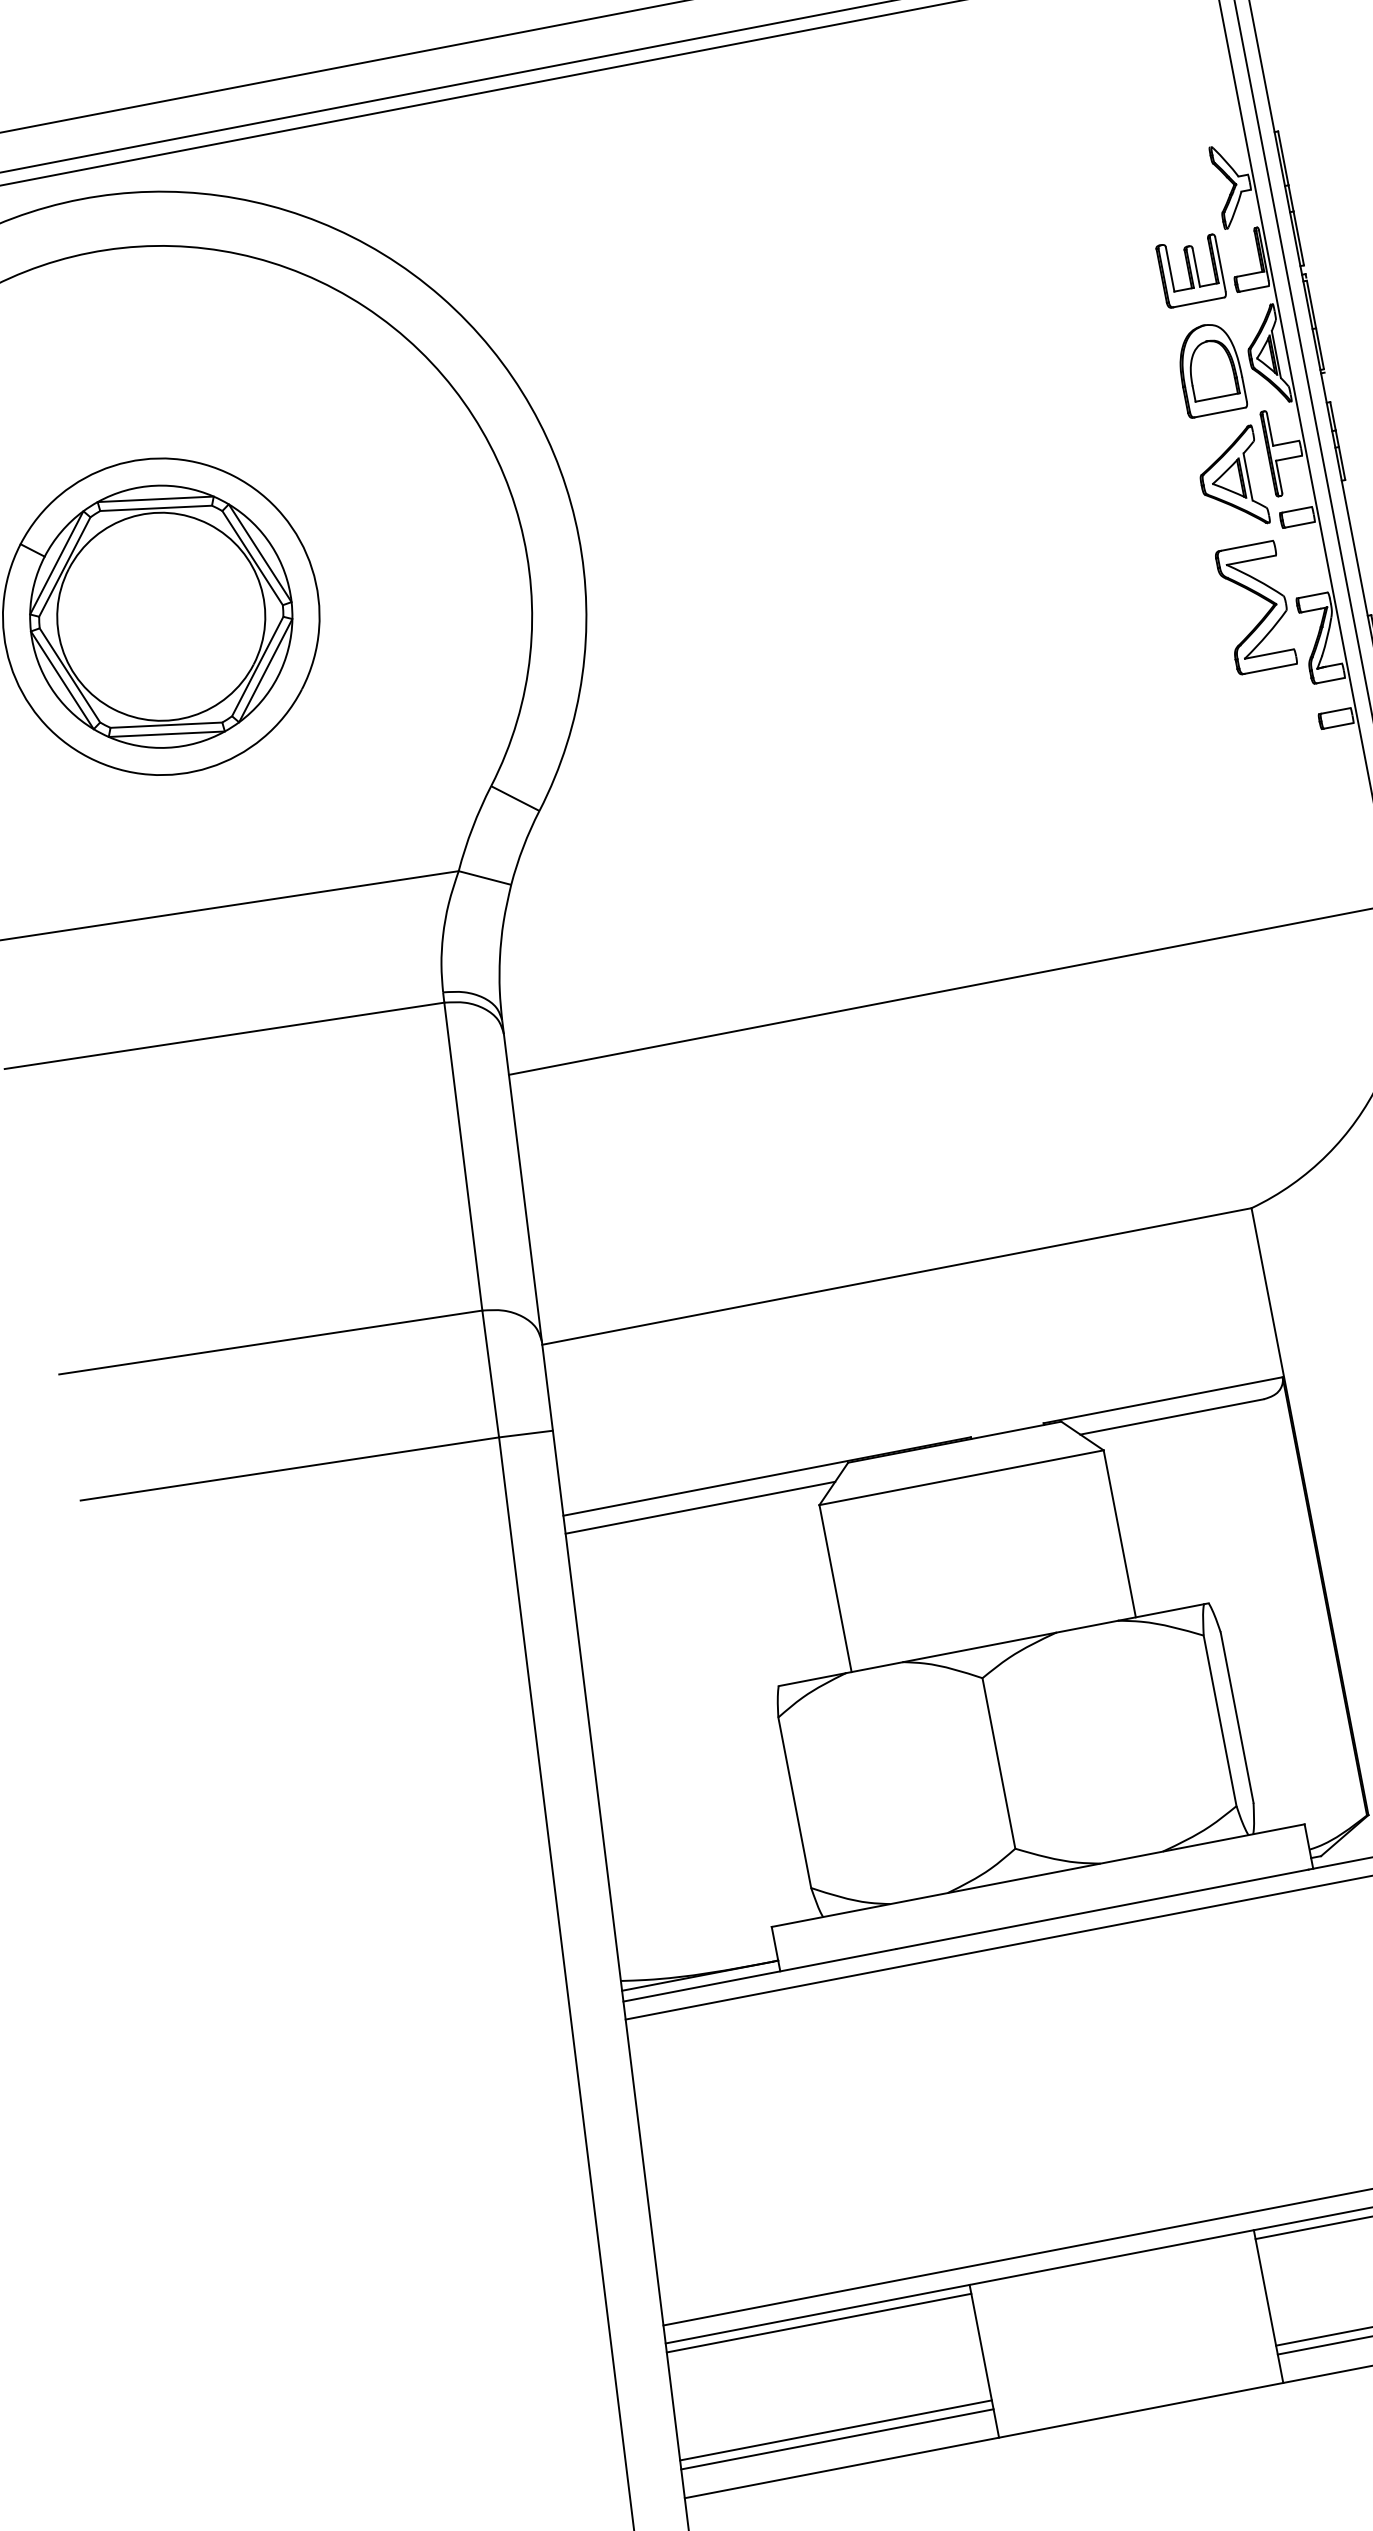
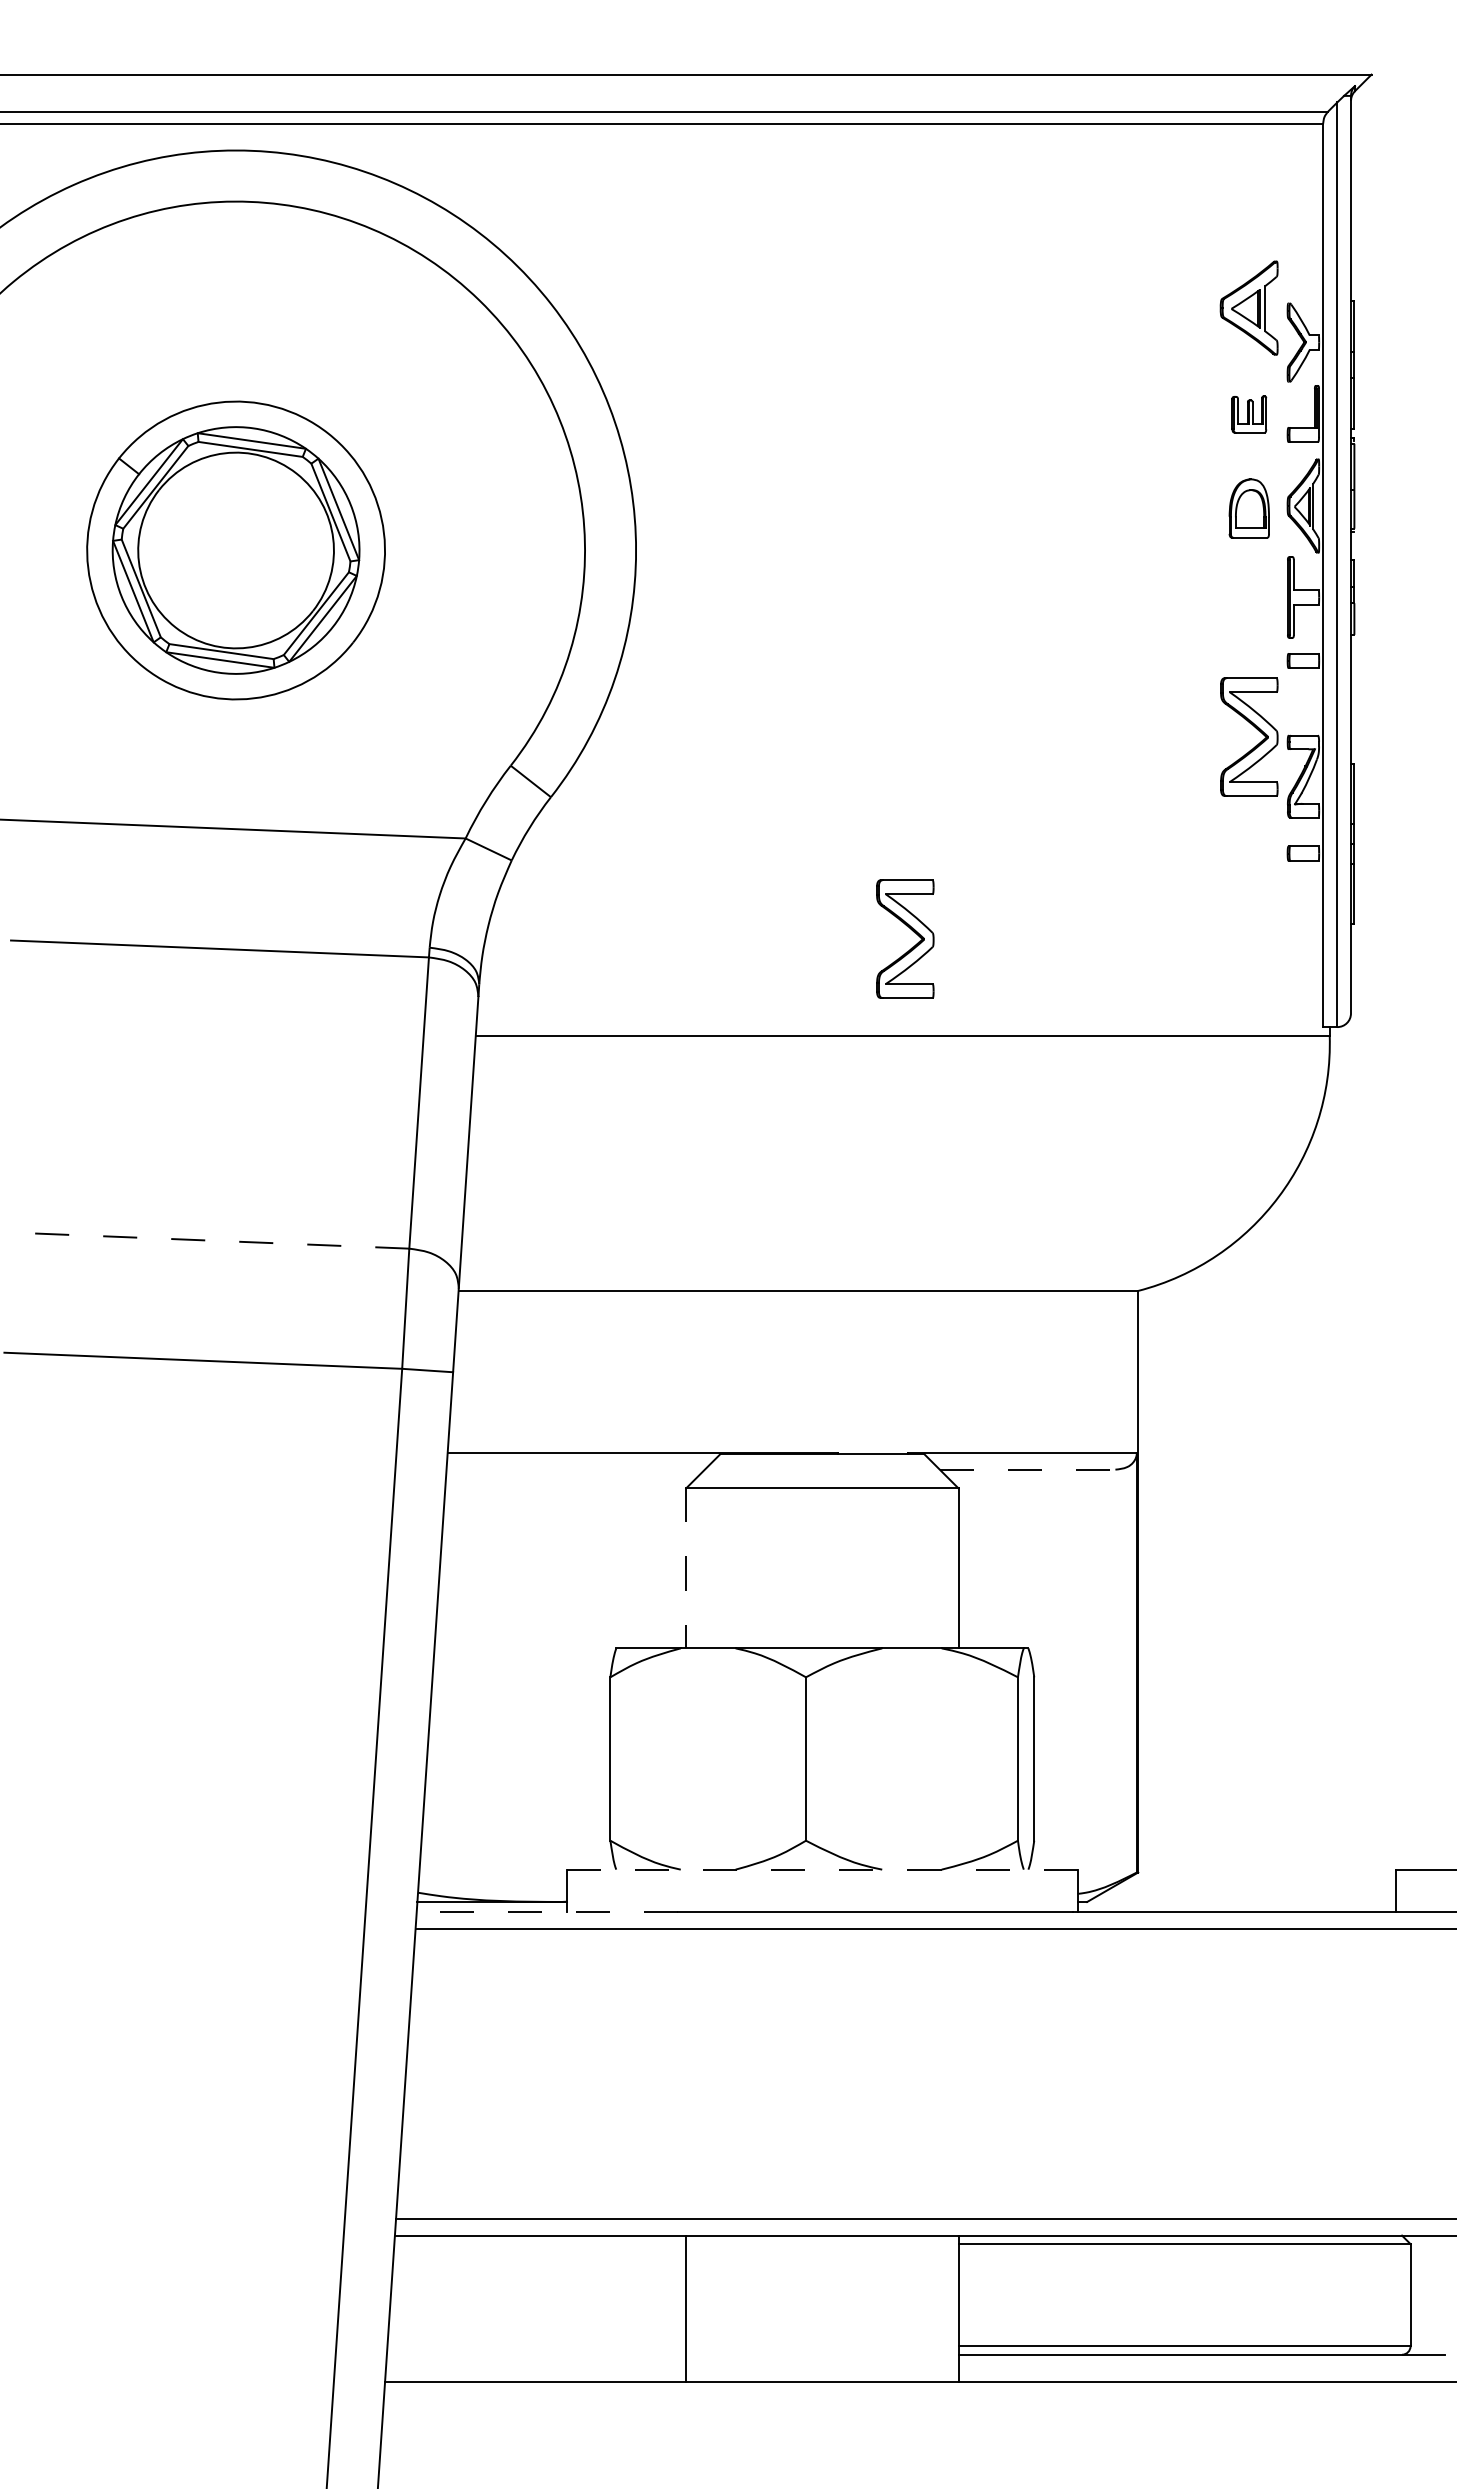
part: (1191, 271) -> (1249, 414), size x0.6
part: (1210, 369) -> (1249, 508), size x0.7
part: (1230, 479) -> (1248, 307), moved
part: (943, 878) -> (912, 931), added
line: (270, 1342) -> (207, 1240), solid -> dashed
line: (1171, 1416) -> (1027, 1469), solid -> dashed
line: (700, 1507) -> (575, 1469), removed
line: (835, 1588) -> (686, 1568), solid -> dashed
line: (1038, 1875) -> (822, 1869), solid -> dashed
line: (759, 1975) -> (547, 1912), solid -> dashed
line: (819, 2323) -> (540, 2244), removed
line: (835, 2430) -> (536, 2346), removed
line: (837, 2439) -> (536, 2354), removed

